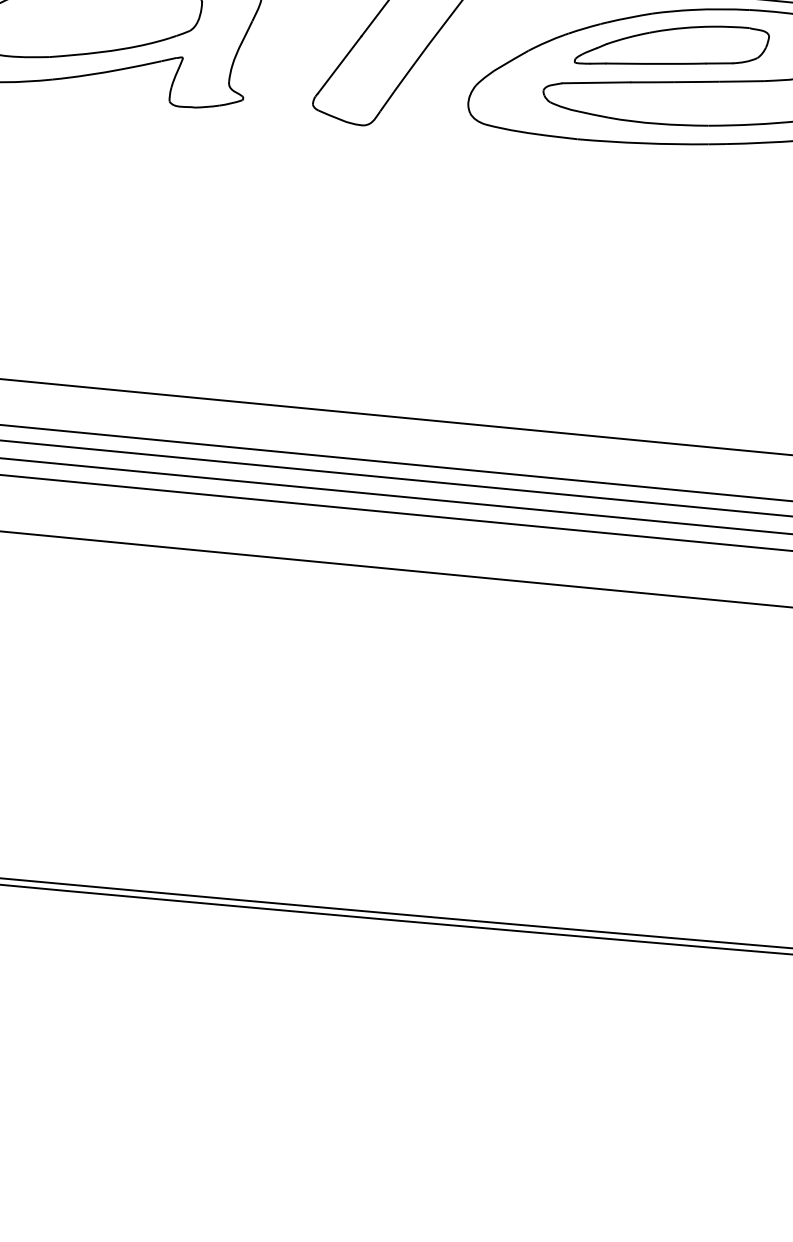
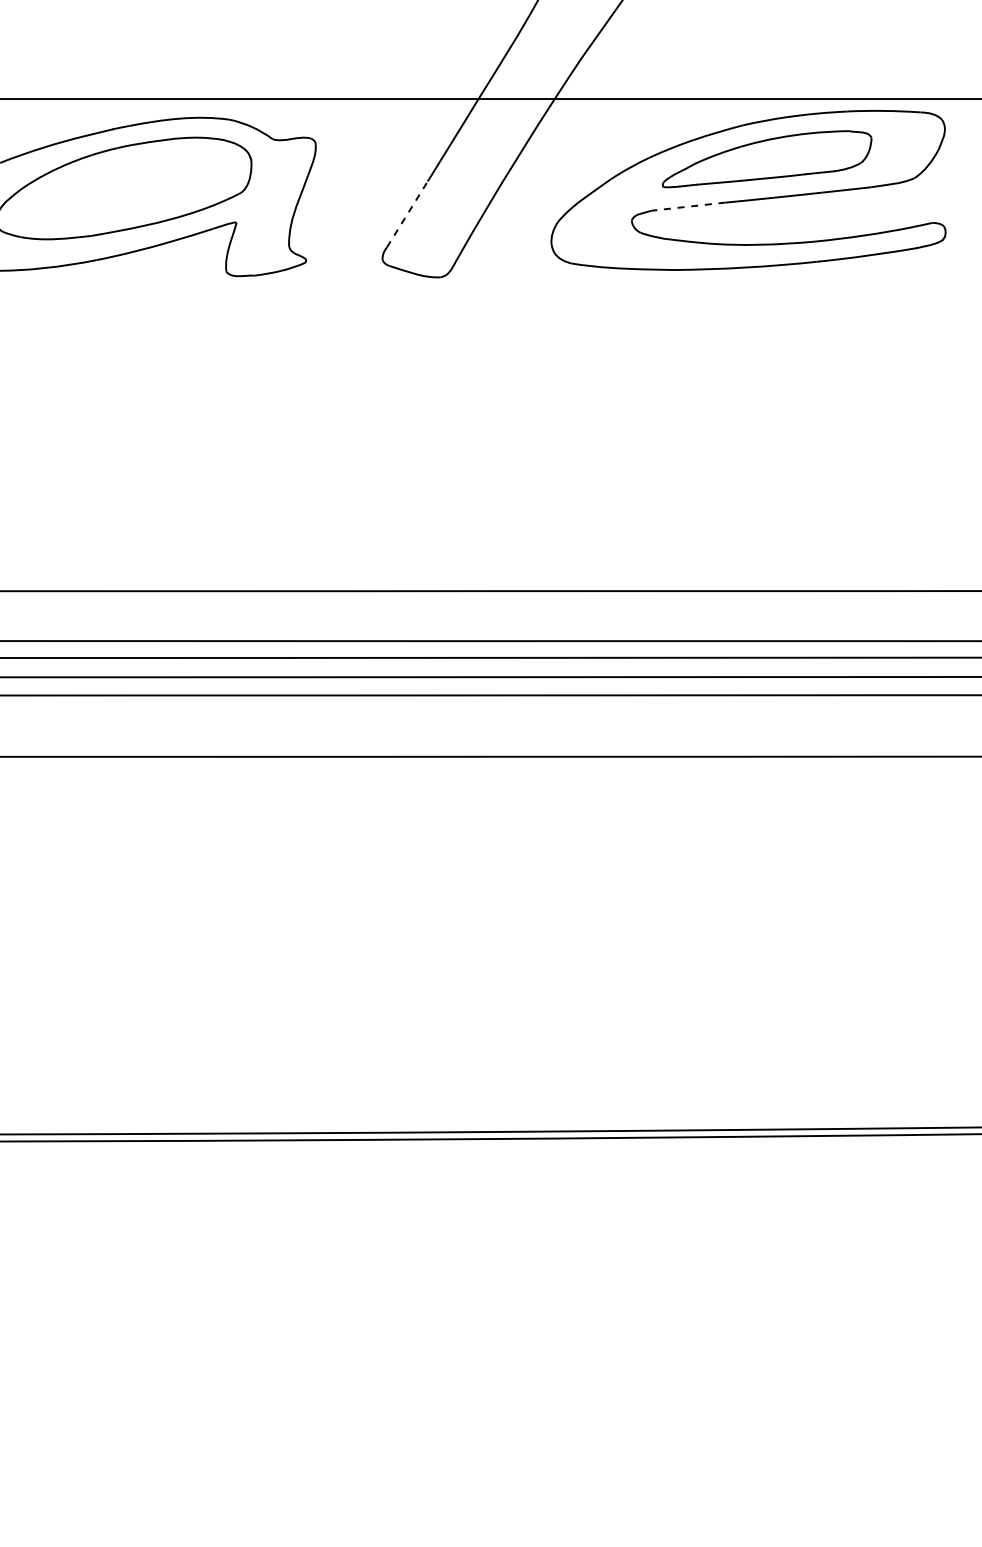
line: (339, 64) -> (407, 213), solid -> dashed
line: (596, 82) -> (688, 206), solid -> dashed

